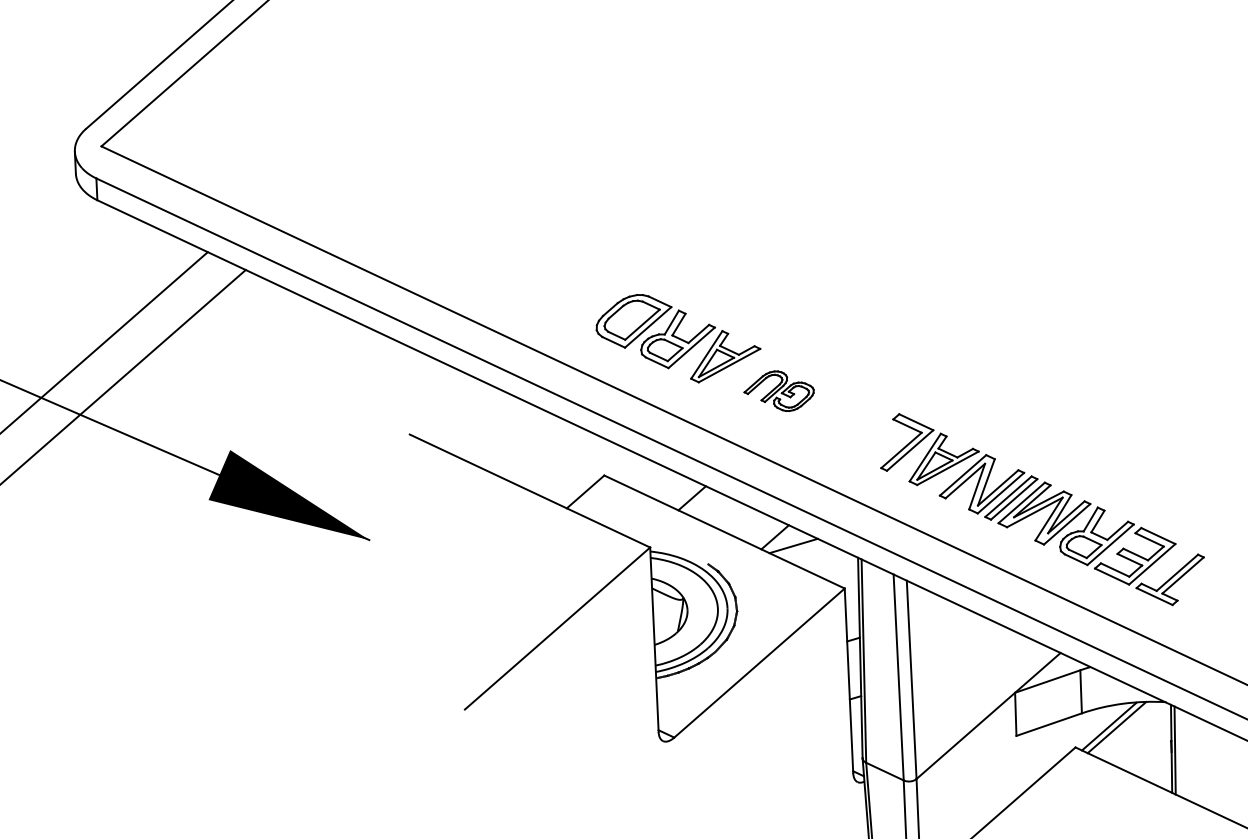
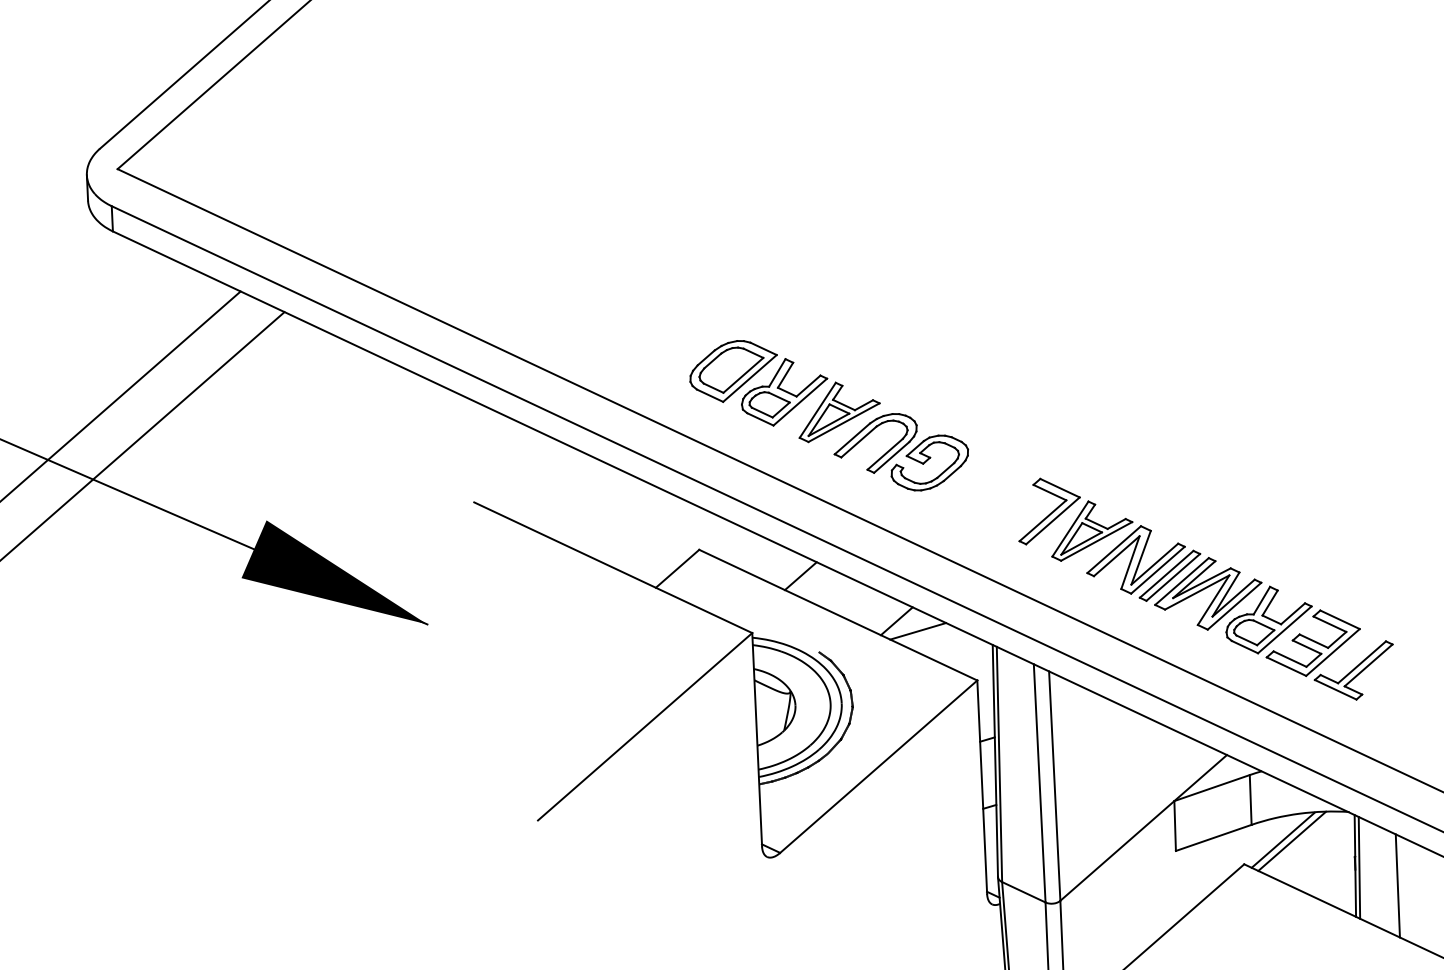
part: (779, 391) -> (901, 452), size x1.67
line: (1208, 765) -> (1397, 885), added

